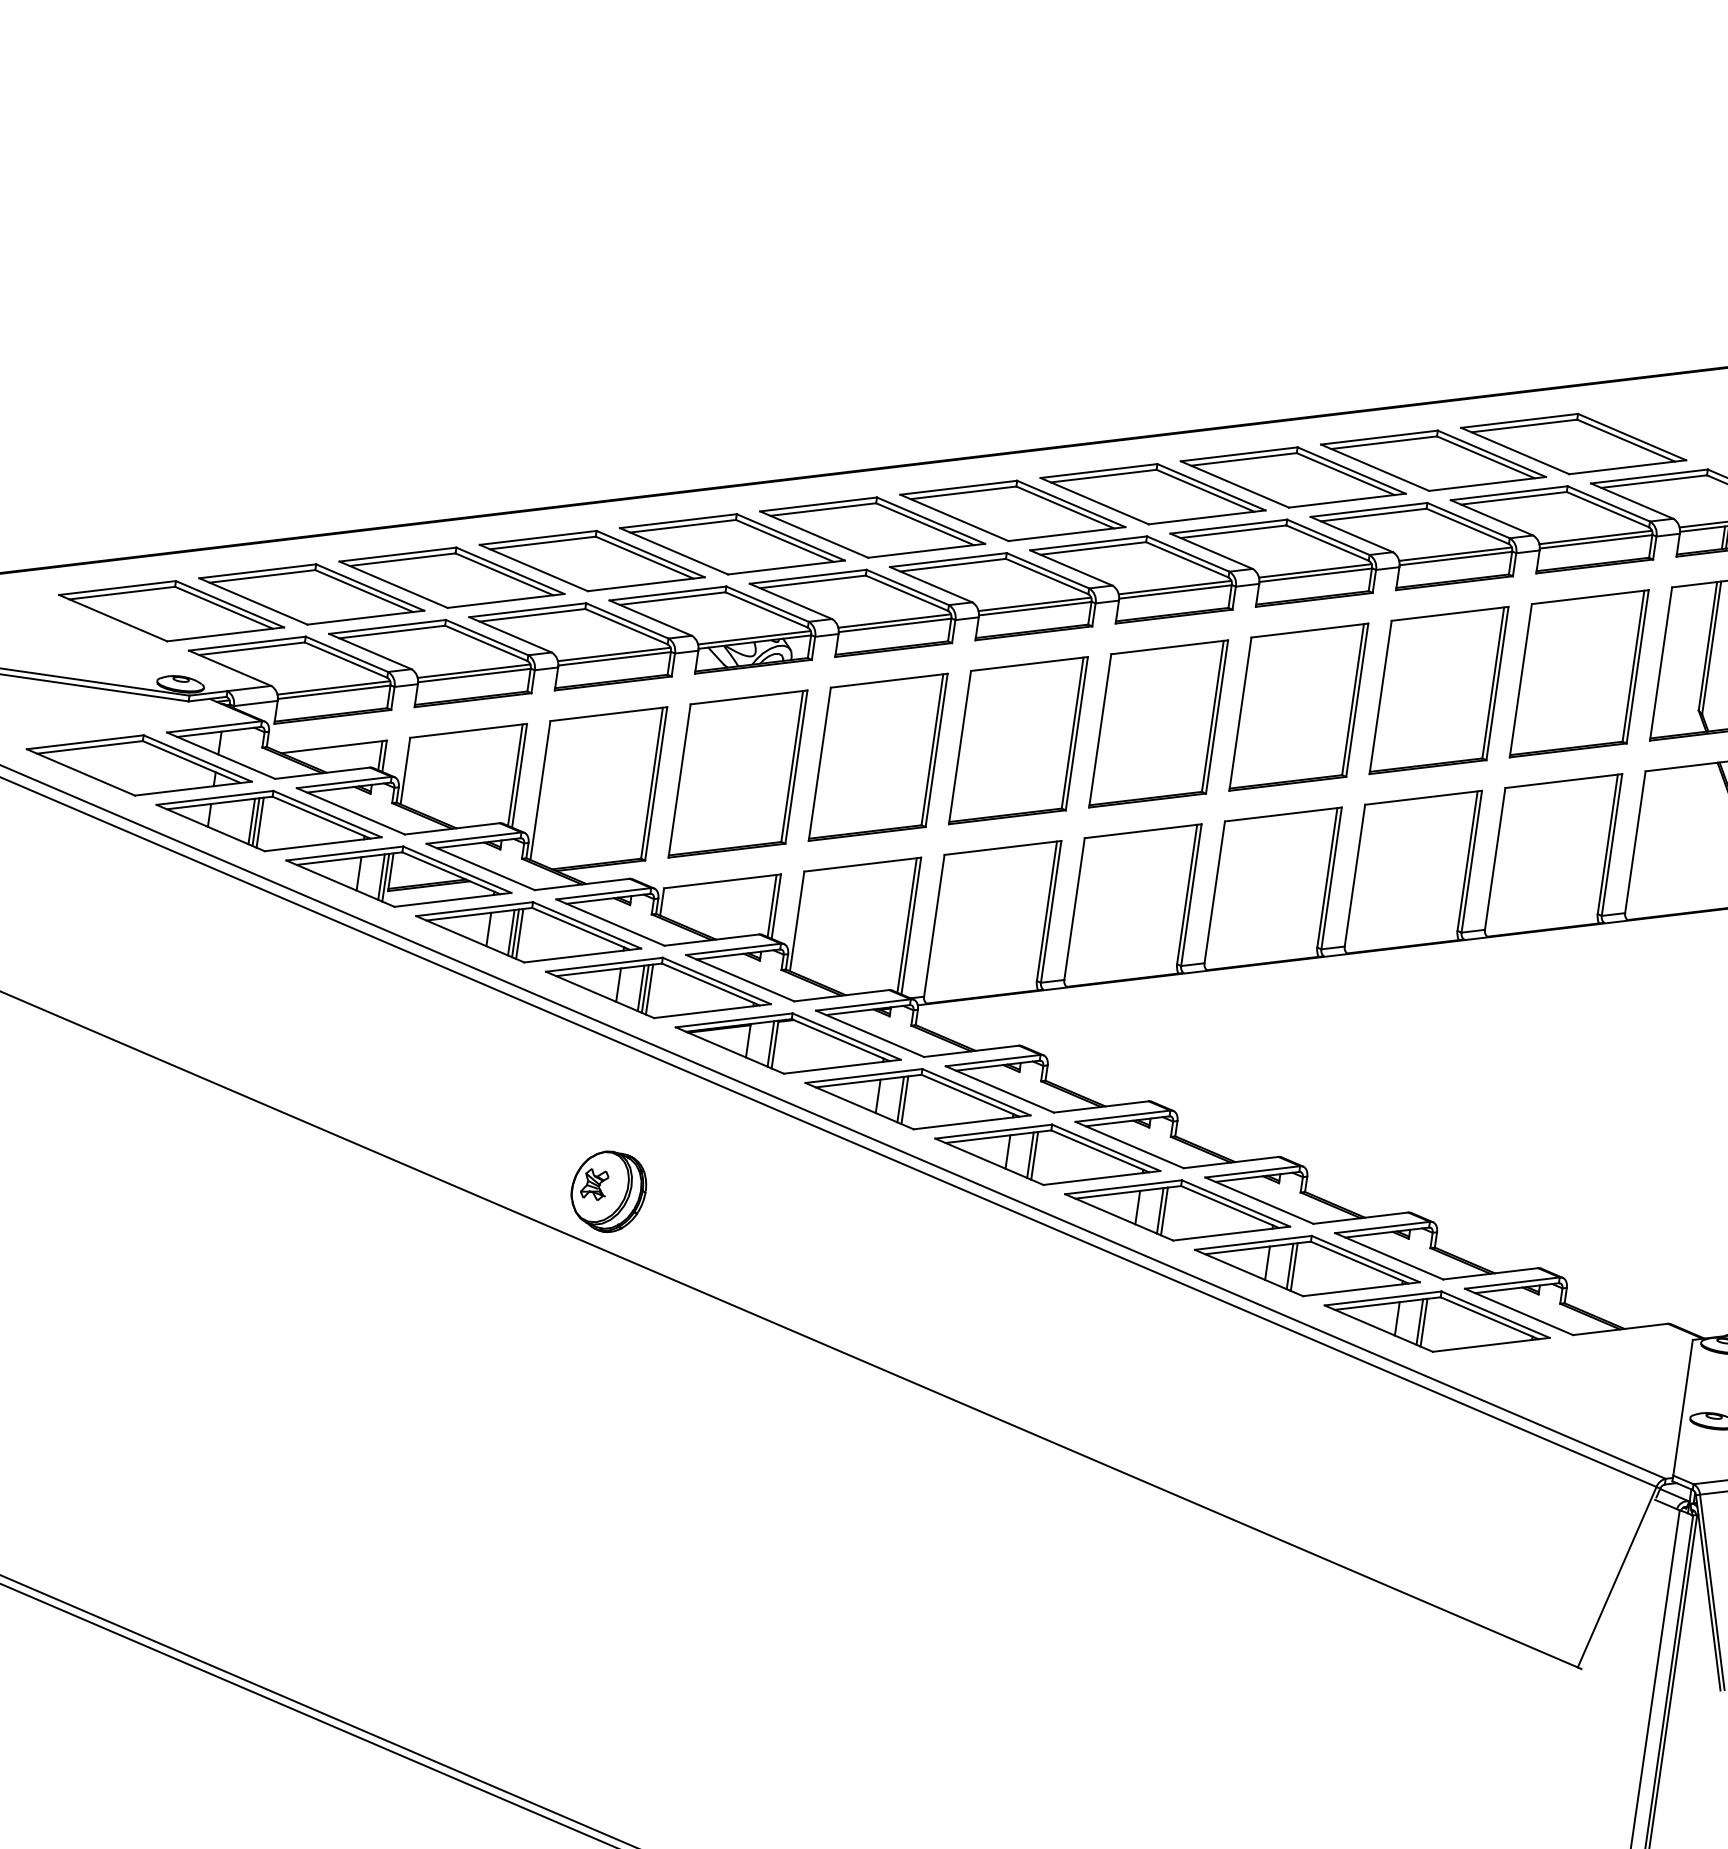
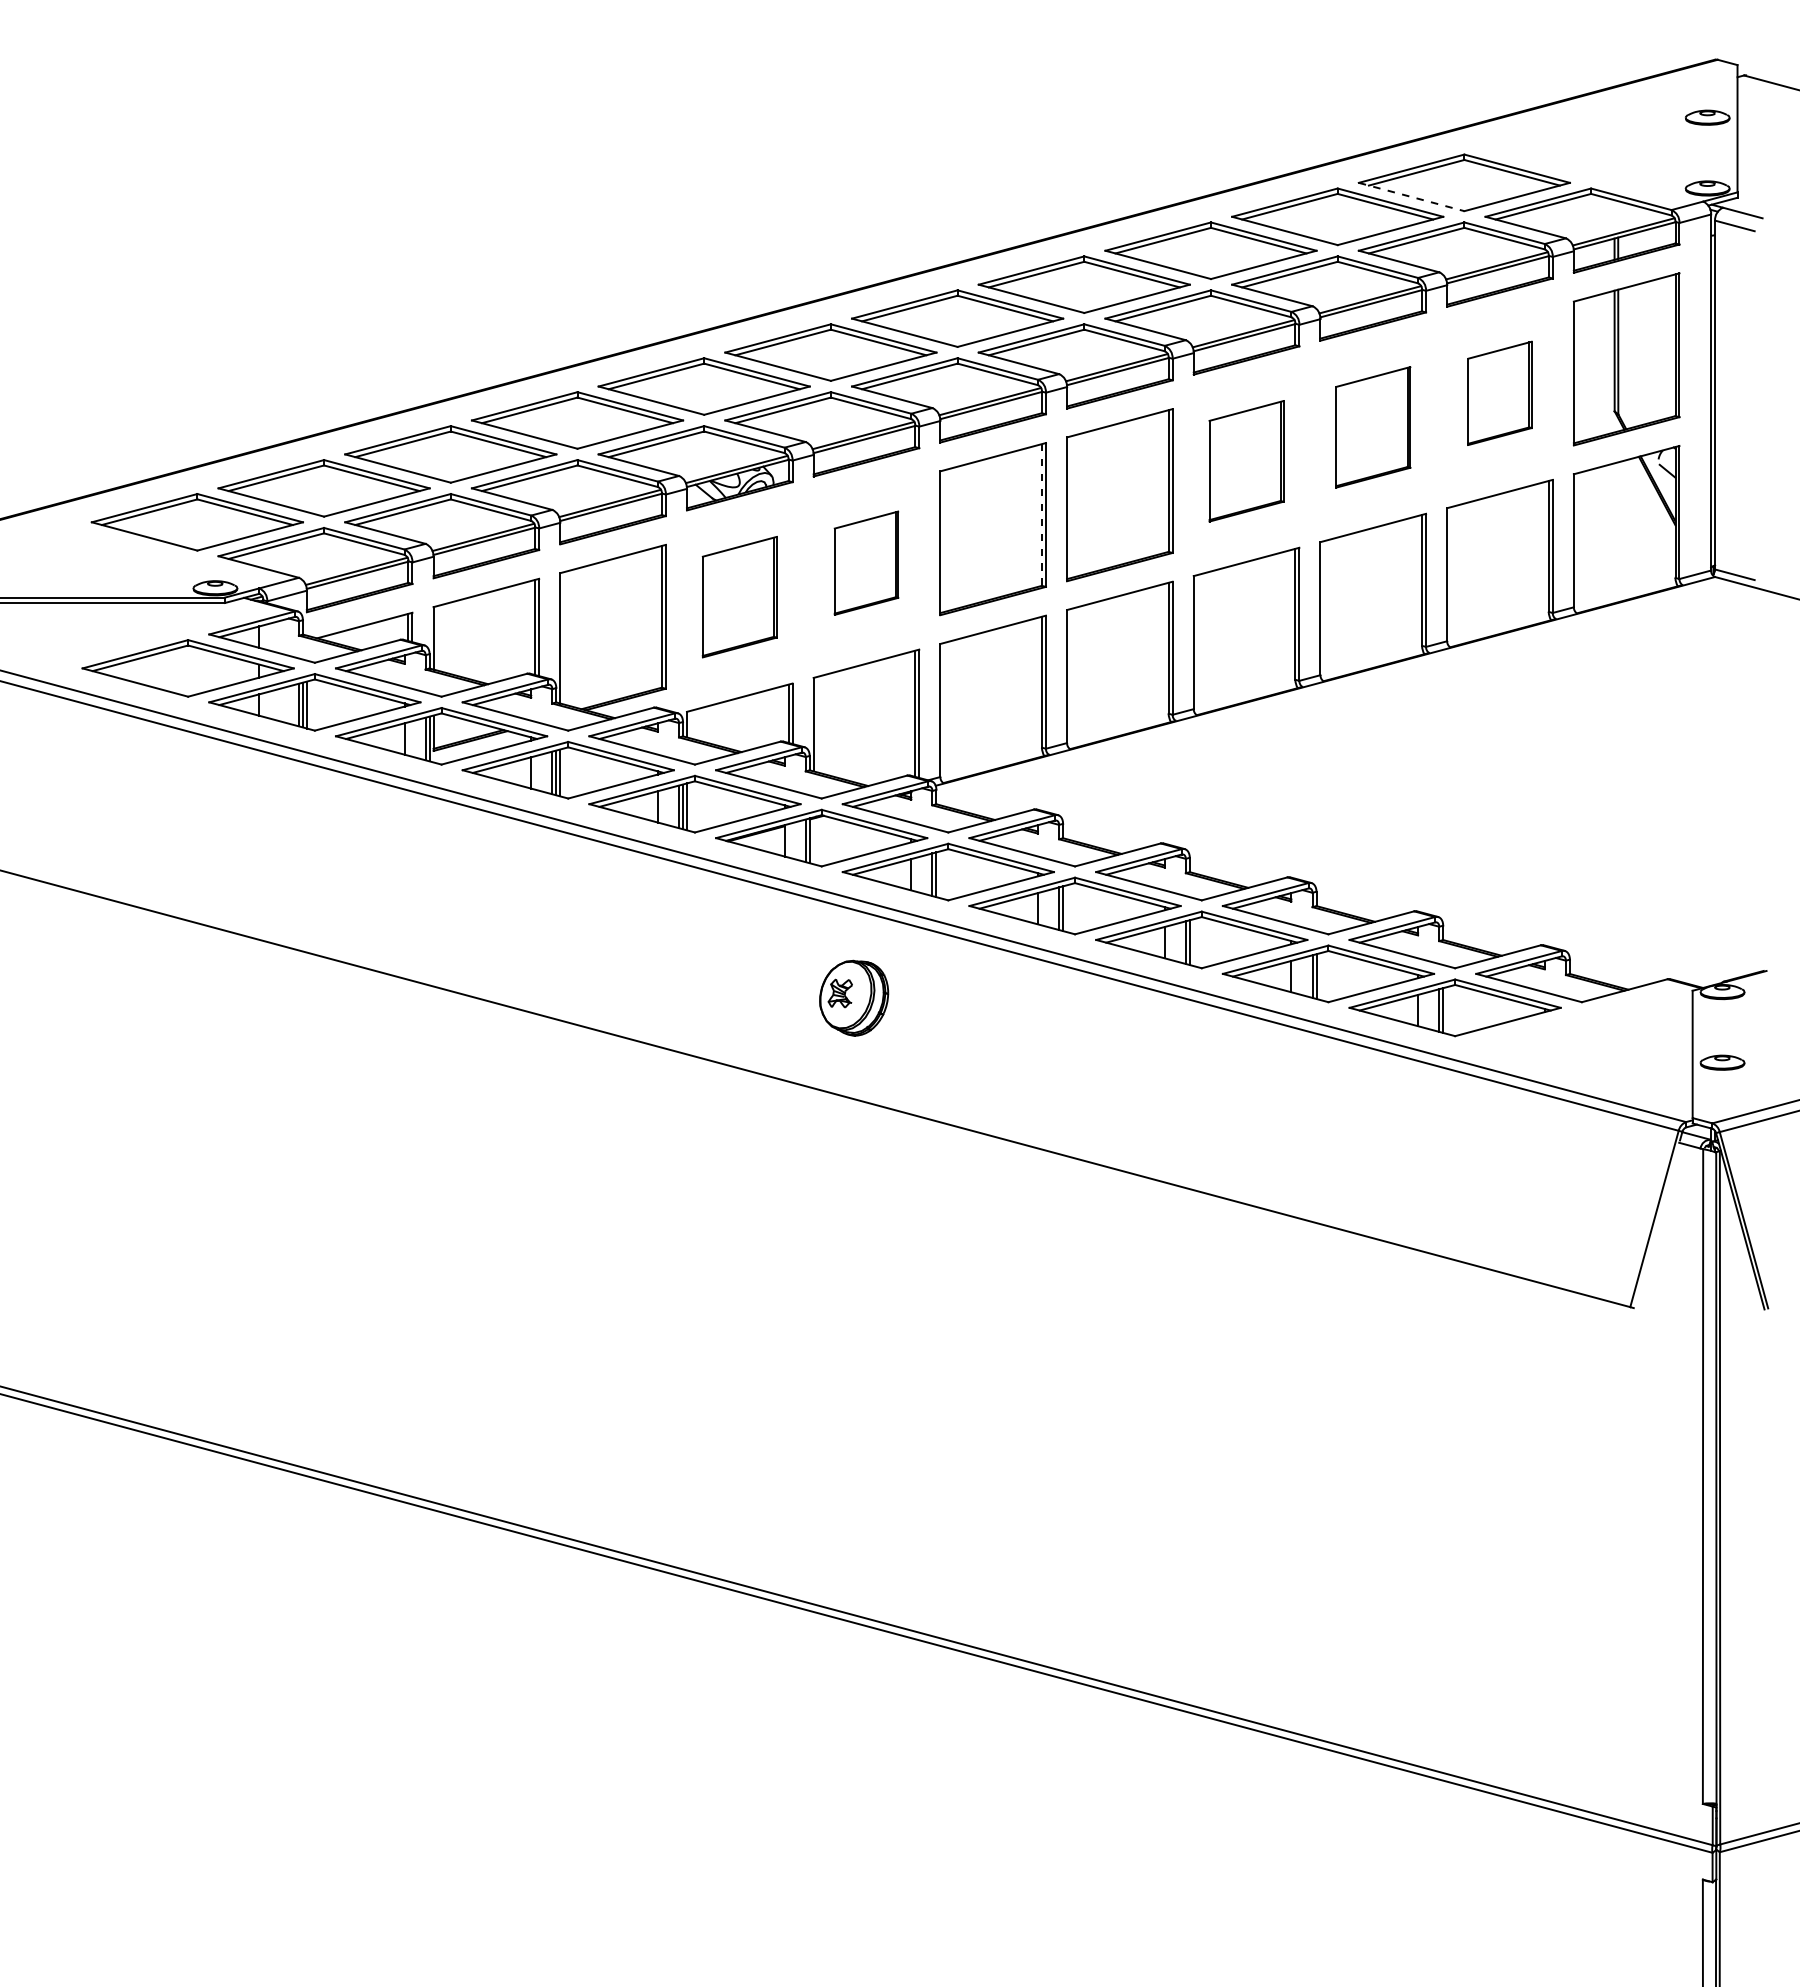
line: (1515, 451) -> (1411, 197), solid -> dashed
part: (1578, 673) -> (1499, 393), size x0.6
part: (1439, 690) -> (1373, 427), size x0.7
part: (1298, 707) -> (1246, 461), size x0.7
line: (1072, 732) -> (1041, 514), solid -> dashed
part: (878, 757) -> (866, 563), size x0.6
part: (737, 774) -> (739, 597), size x0.7
part: (609, 1191) -> (854, 997), moved

